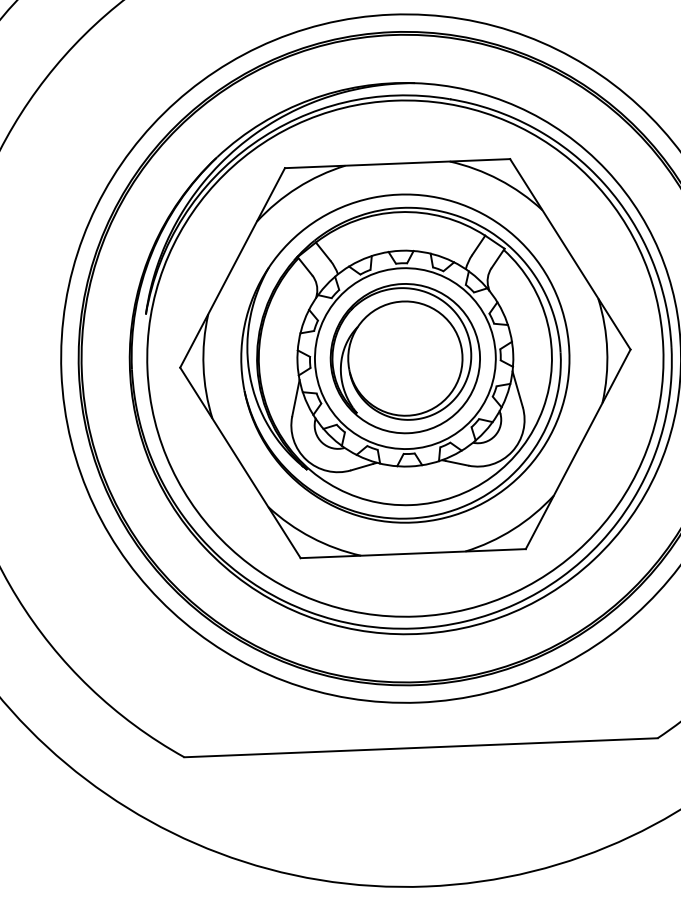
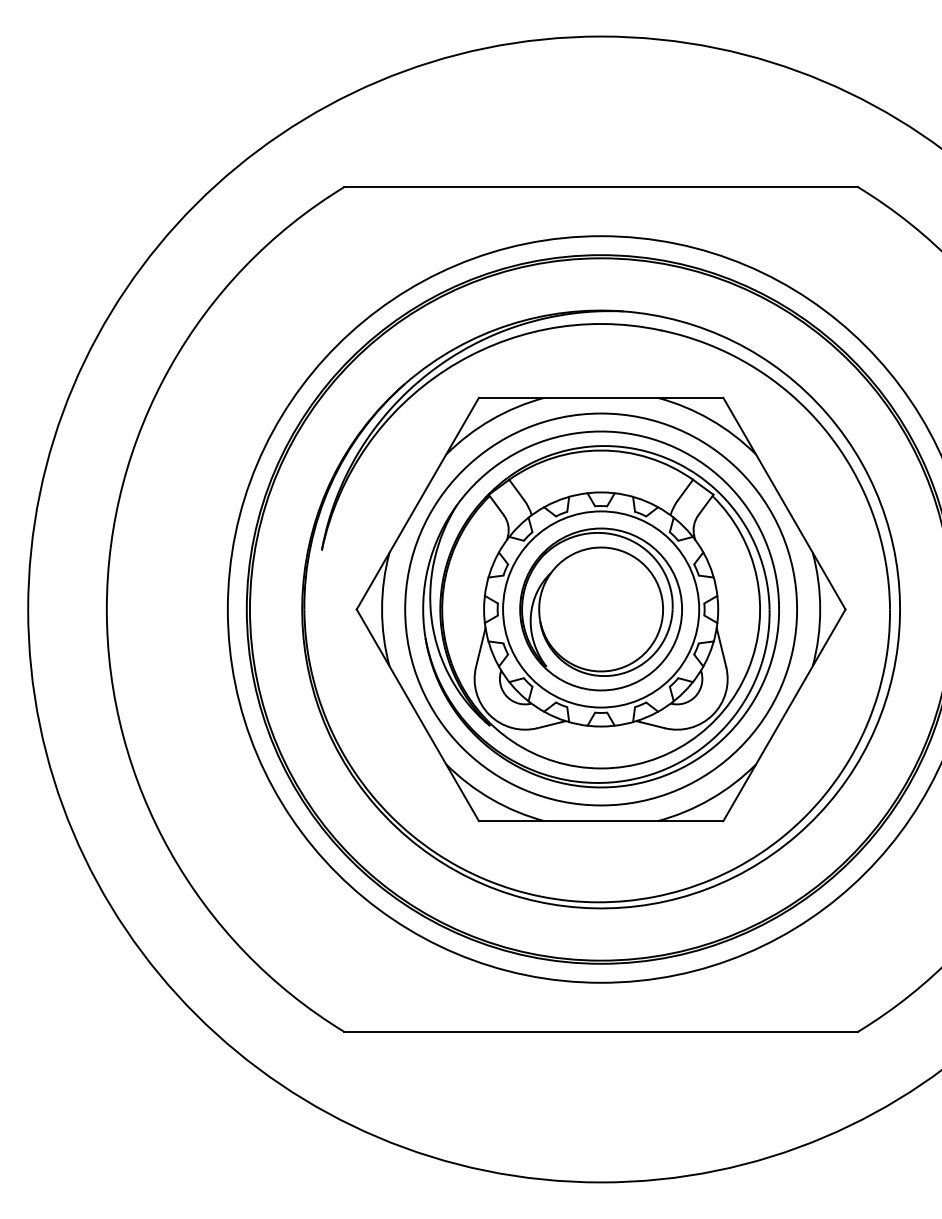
circle: (405, 358) -> (601, 609), size x0.7

